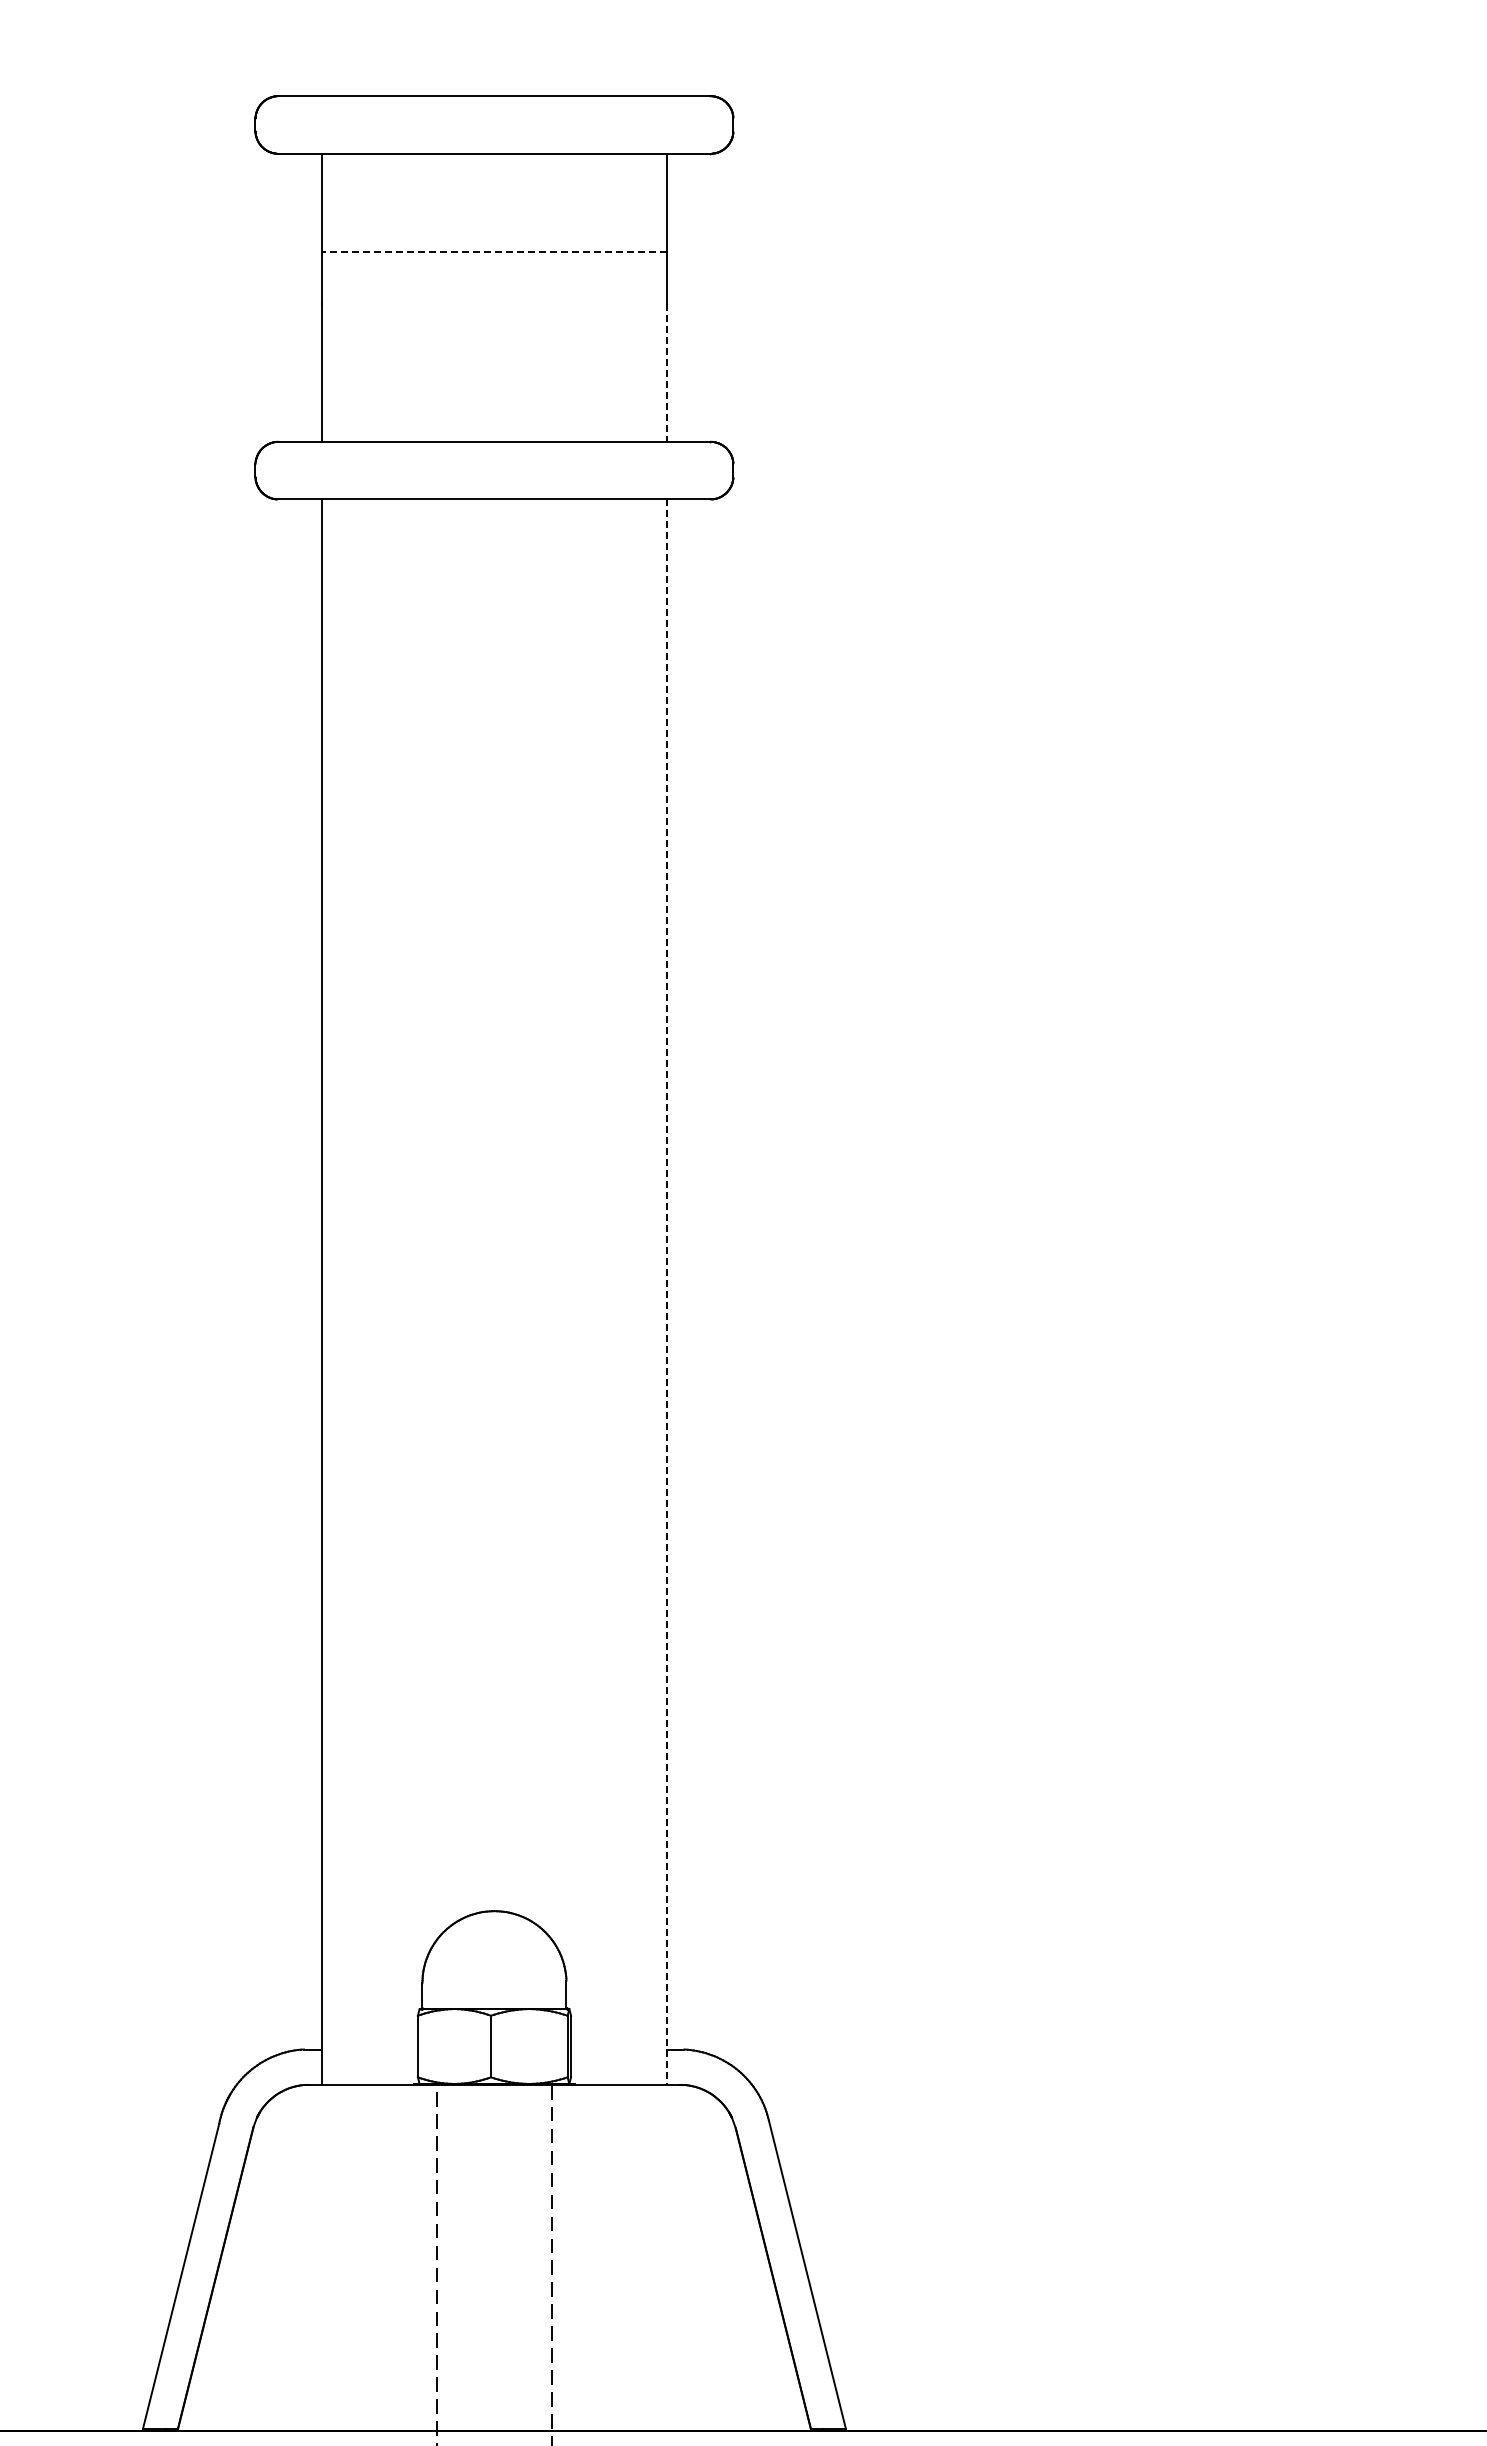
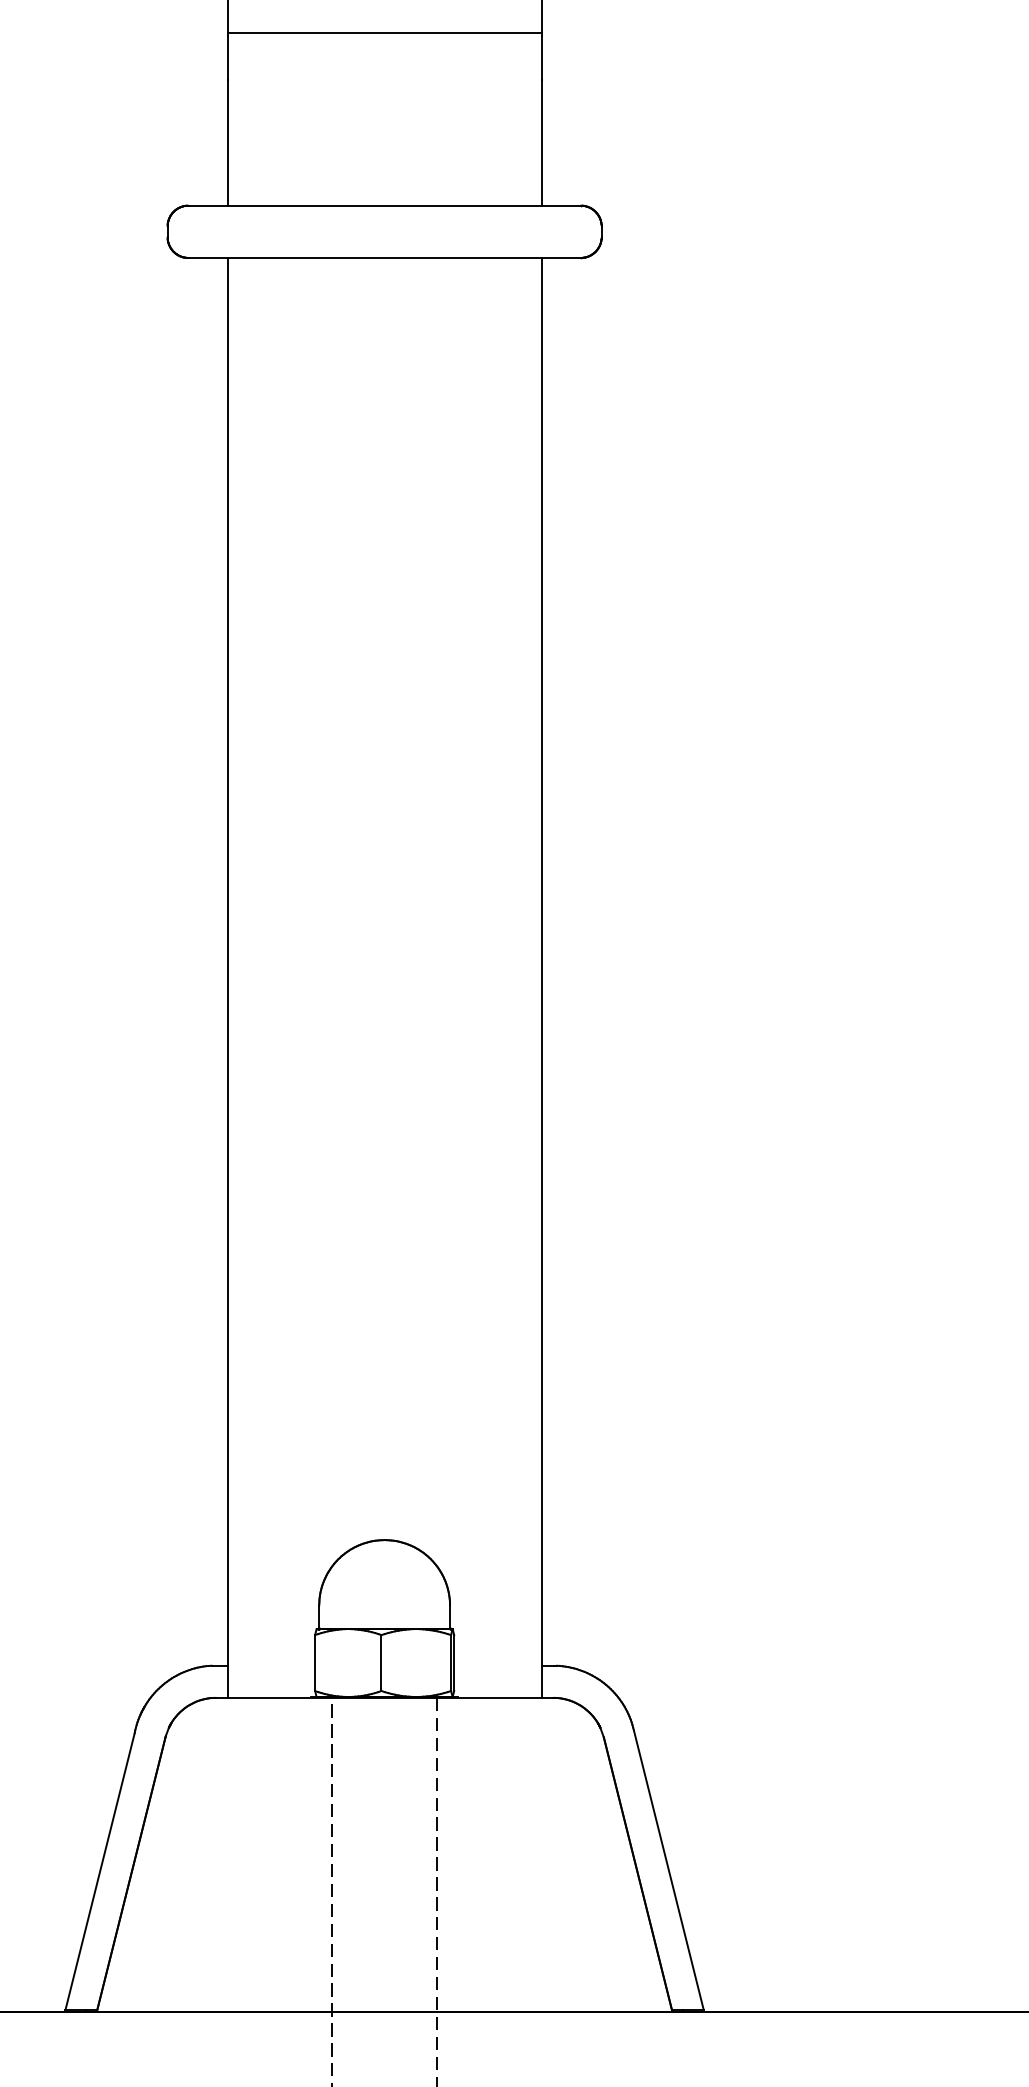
line: (494, 251) -> (384, 32), dashed -> solid
line: (667, 373) -> (541, 143), dashed -> solid
line: (667, 1292) -> (541, 978), dashed -> solid

